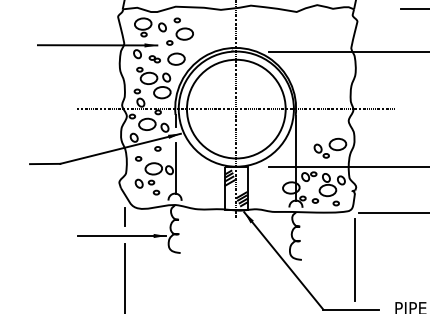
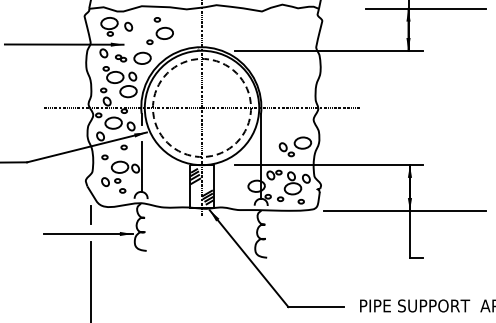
part: (179, 31) -> (159, 30), moved
circle: (235, 108) -> (201, 107), solid -> dashed
line: (354, 259) -> (319, 257), removed

